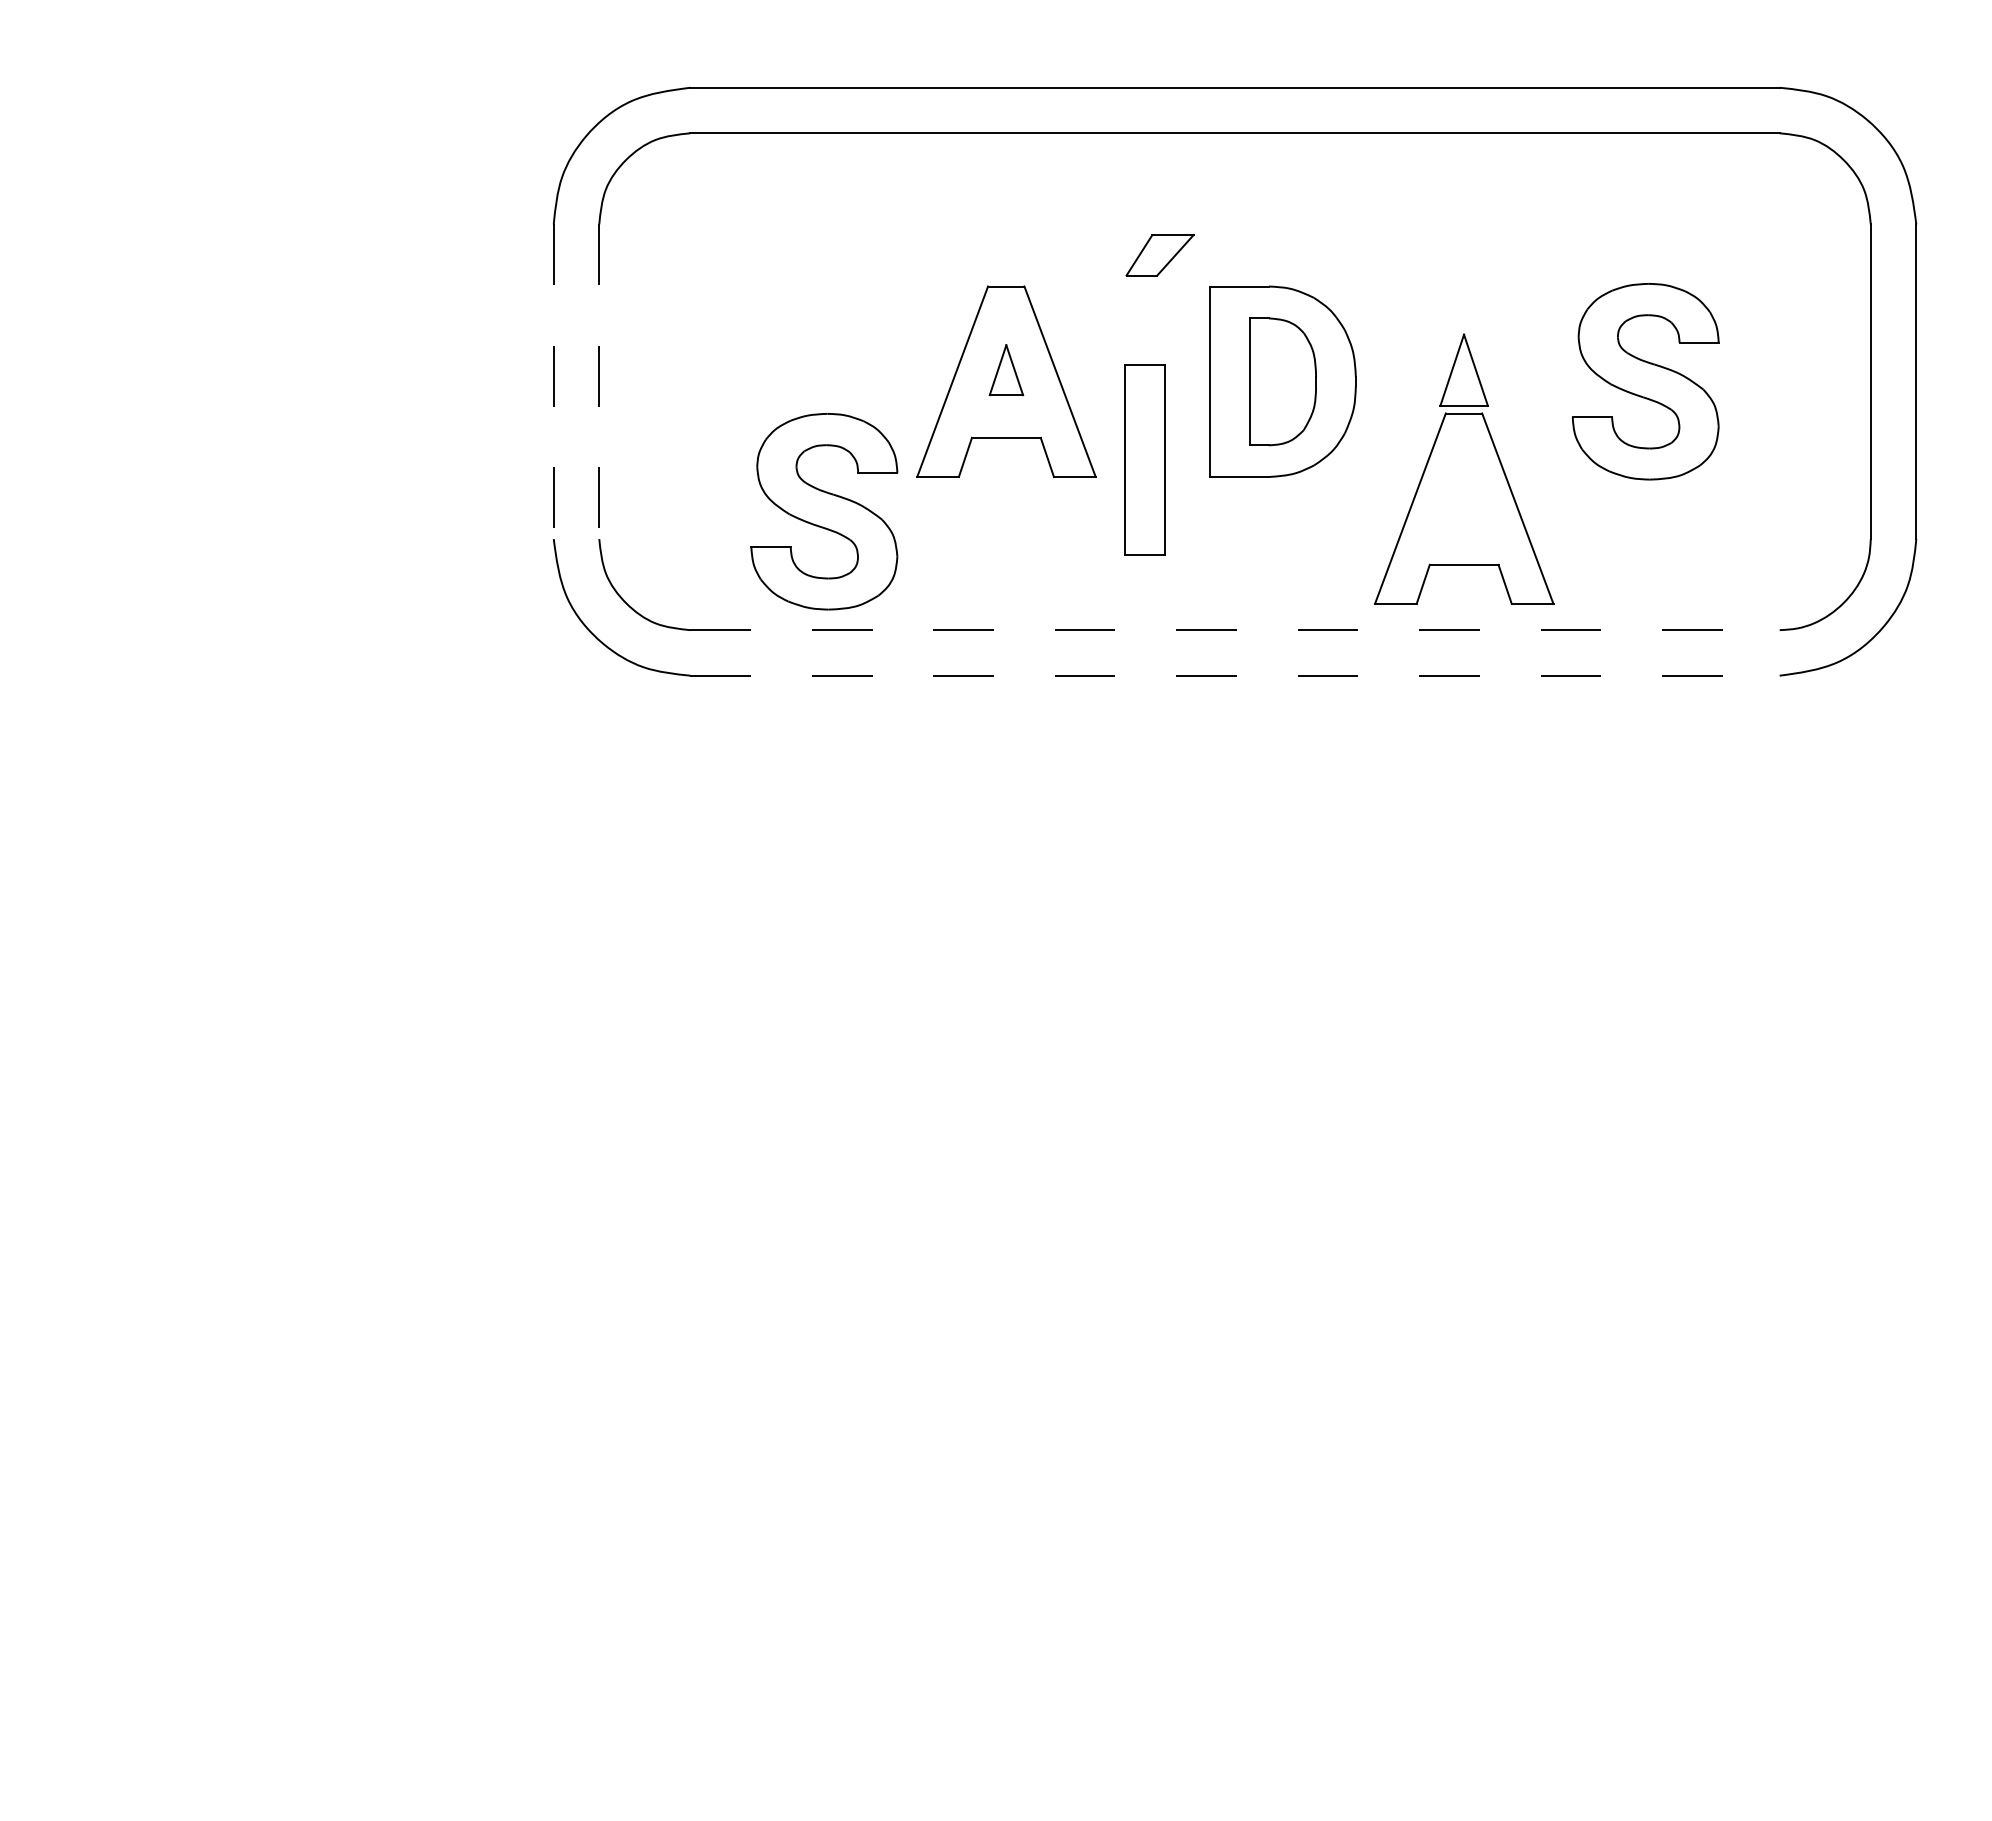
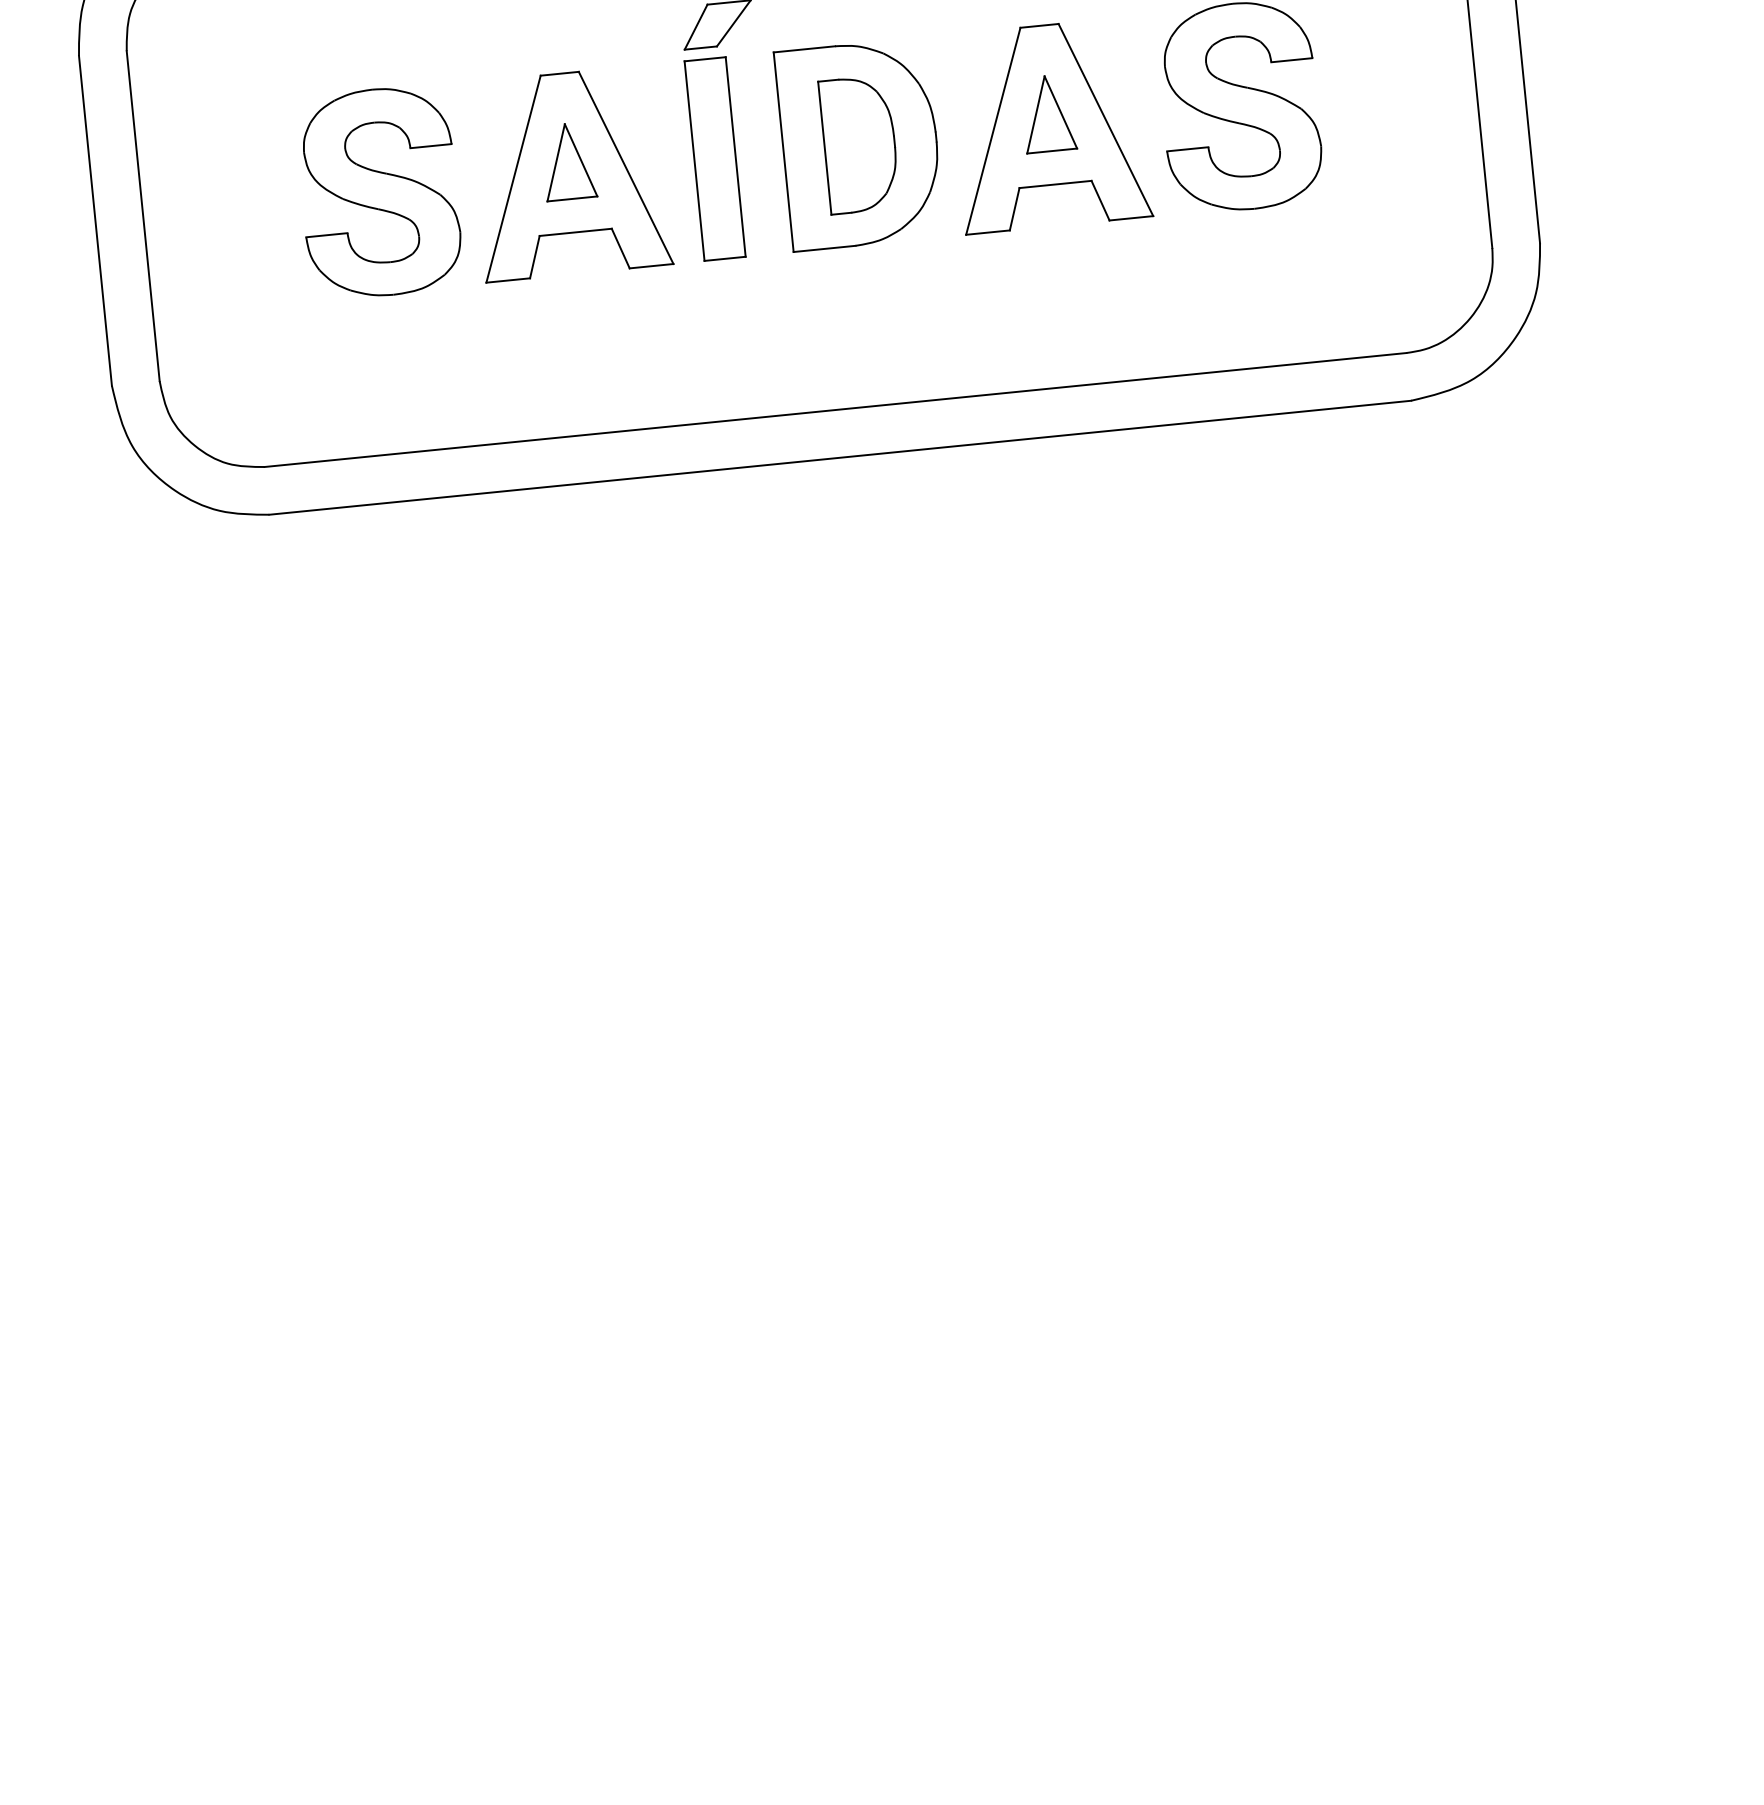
part: (1006, 369) -> (568, 160), size x1.43
line: (553, 382) -> (95, 221), dashed -> solid
line: (599, 382) -> (143, 216), dashed -> solid
part: (1144, 459) -> (714, 158), moved
part: (1464, 508) -> (1049, 125), moved
part: (824, 511) -> (379, 192), moved
line: (1235, 630) -> (836, 410), dashed -> solid
line: (1235, 675) -> (840, 457), dashed -> solid

